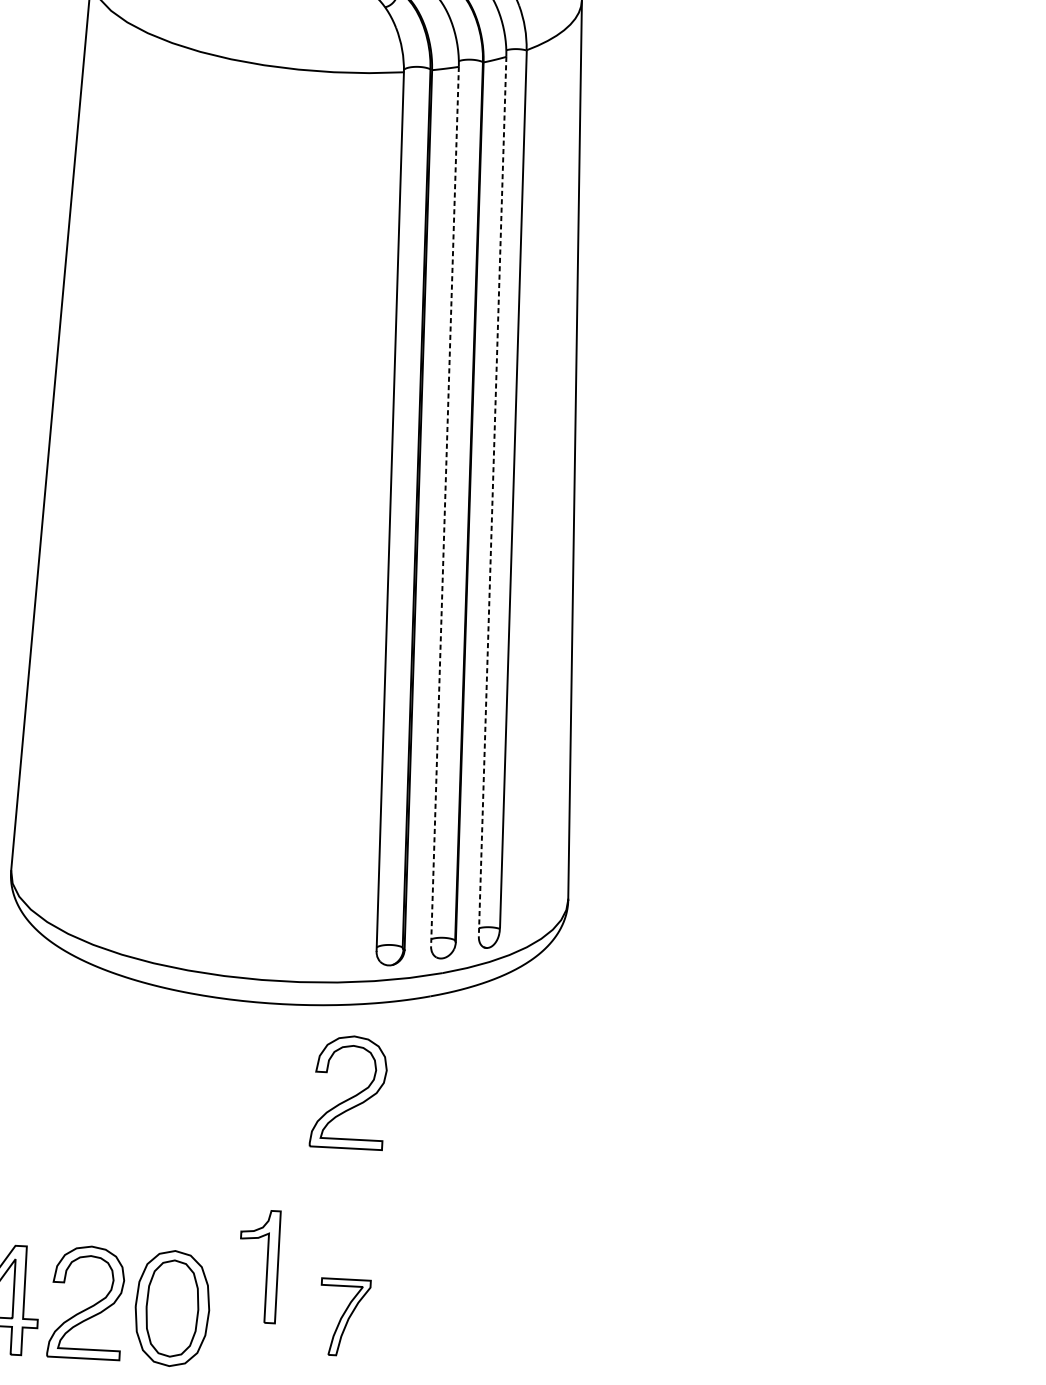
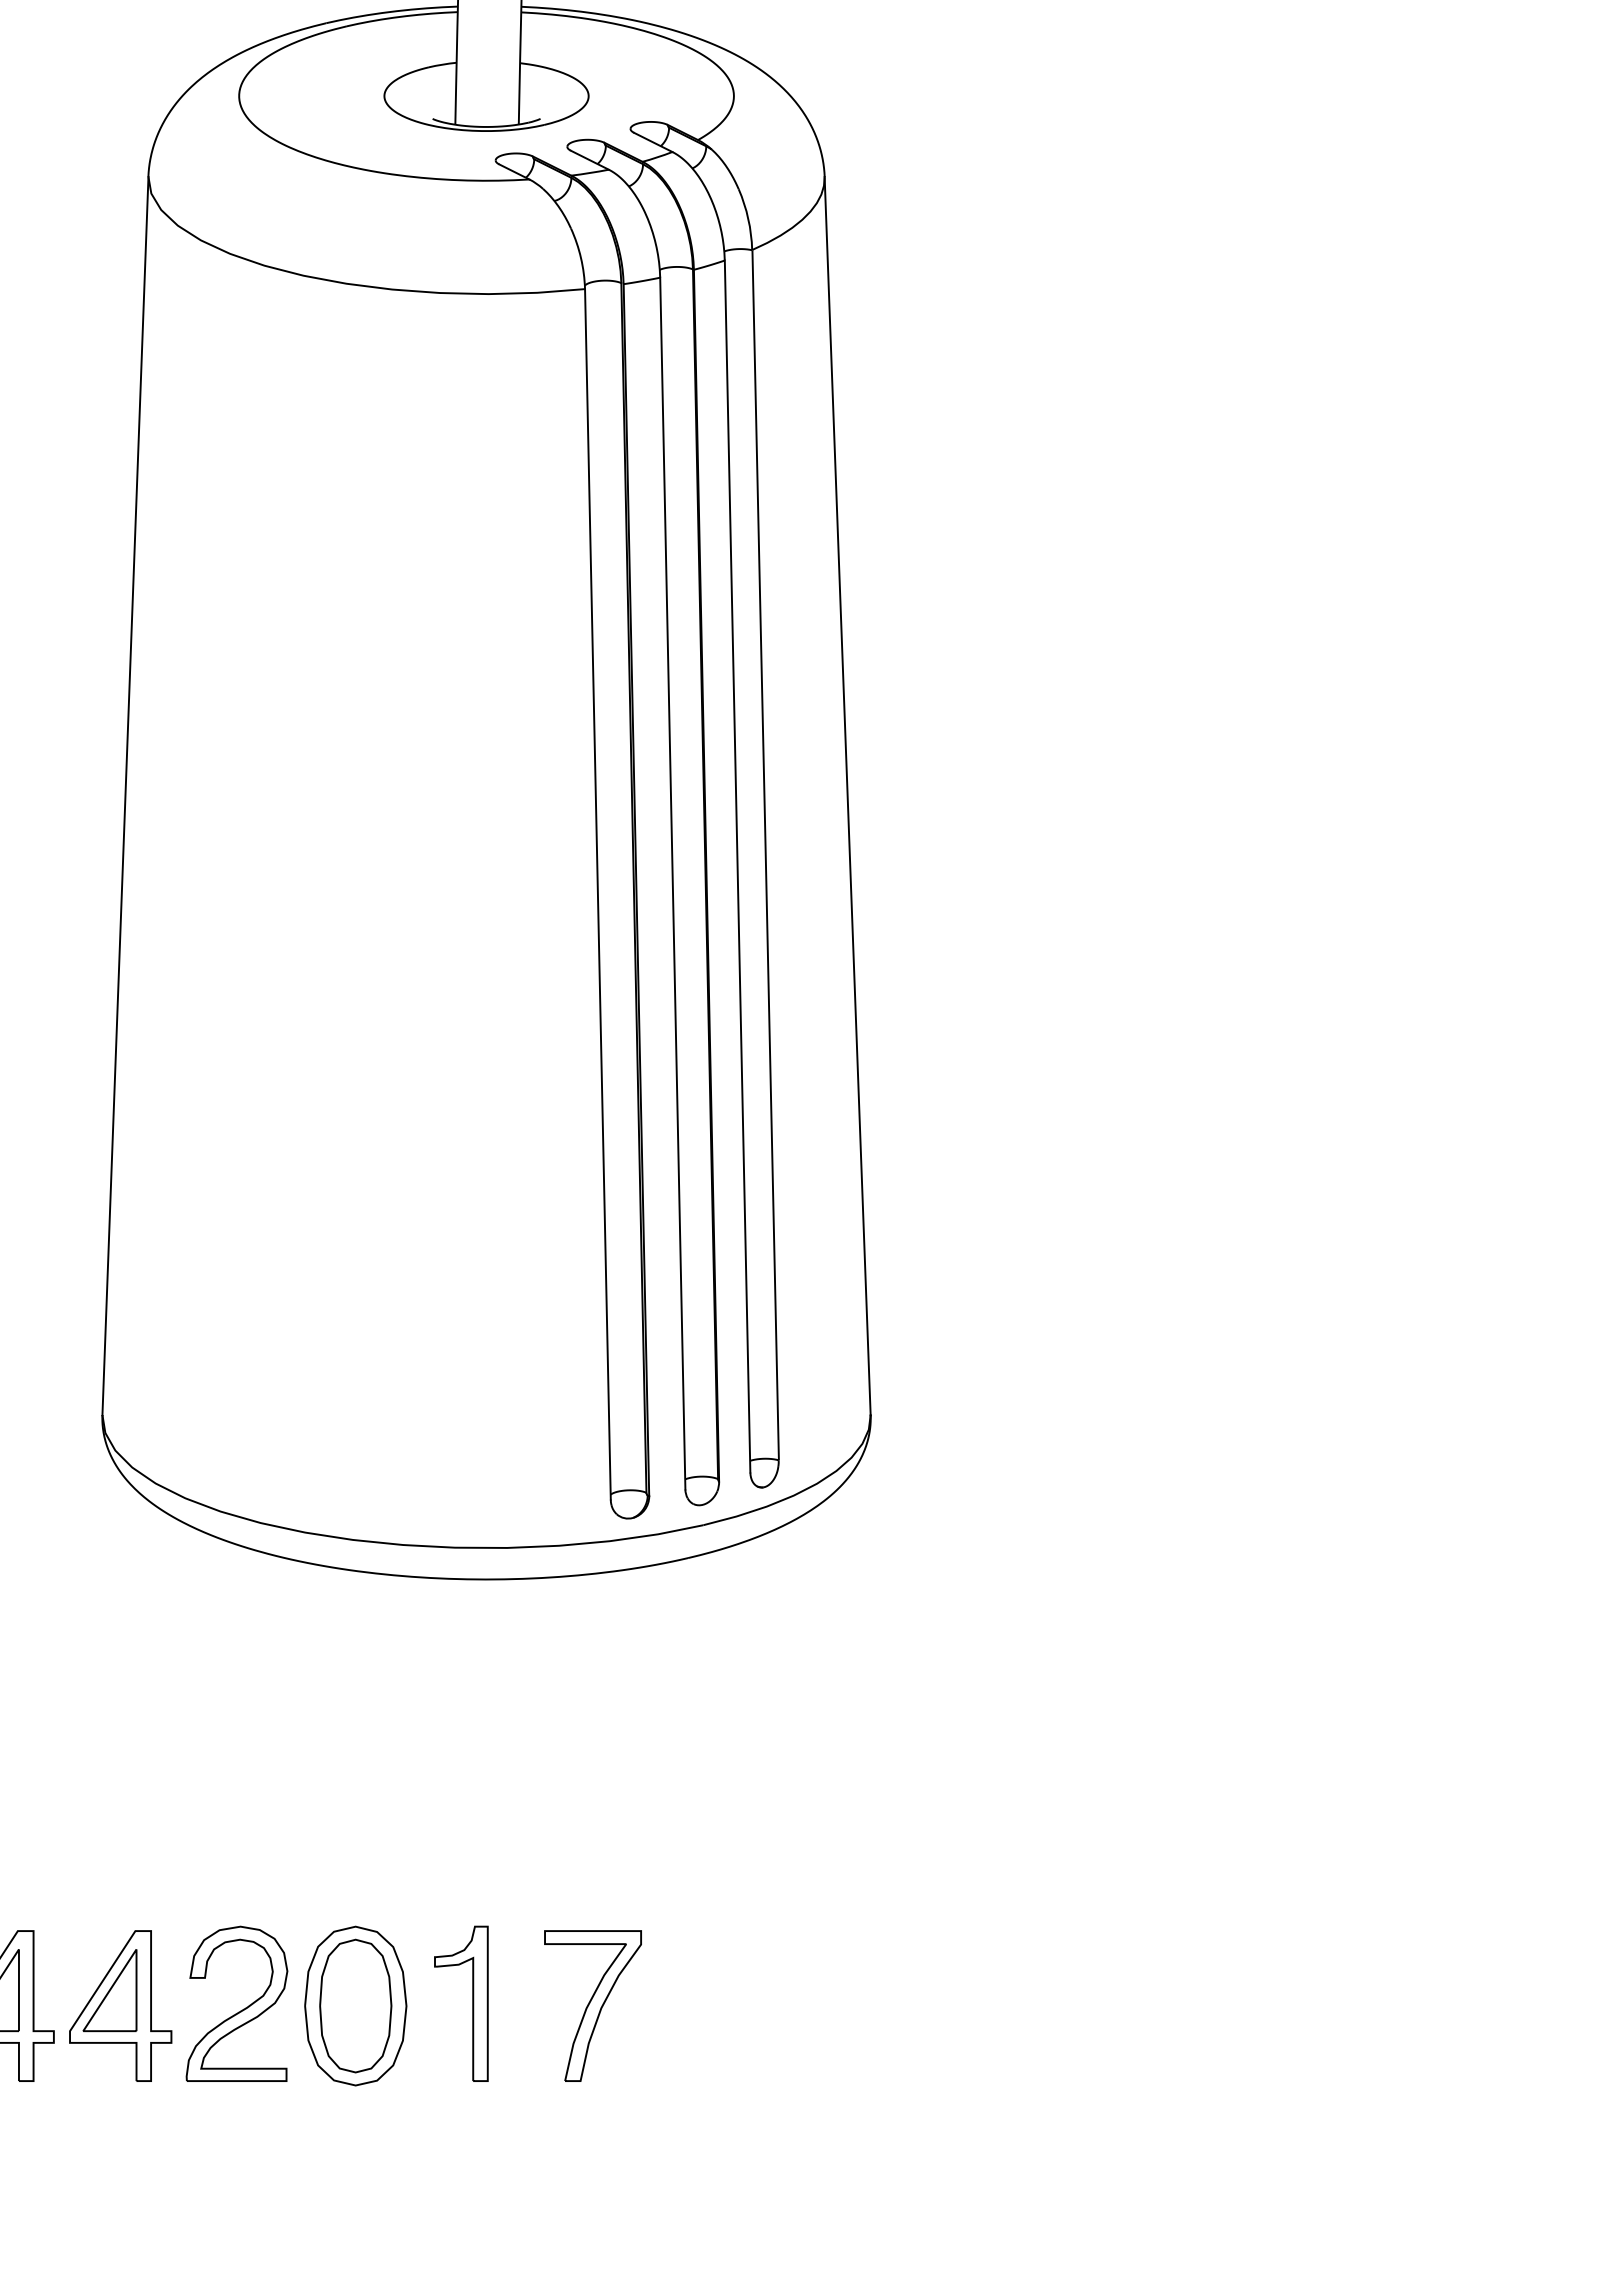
line: (492, 497) -> (737, 867), dashed -> solid
line: (444, 507) -> (672, 884), dashed -> solid
part: (351, 1097) -> (586, 1702), removed
part: (266, 1266) -> (472, 2003), moved
part: (344, 1317) -> (592, 2005), size x1.43

